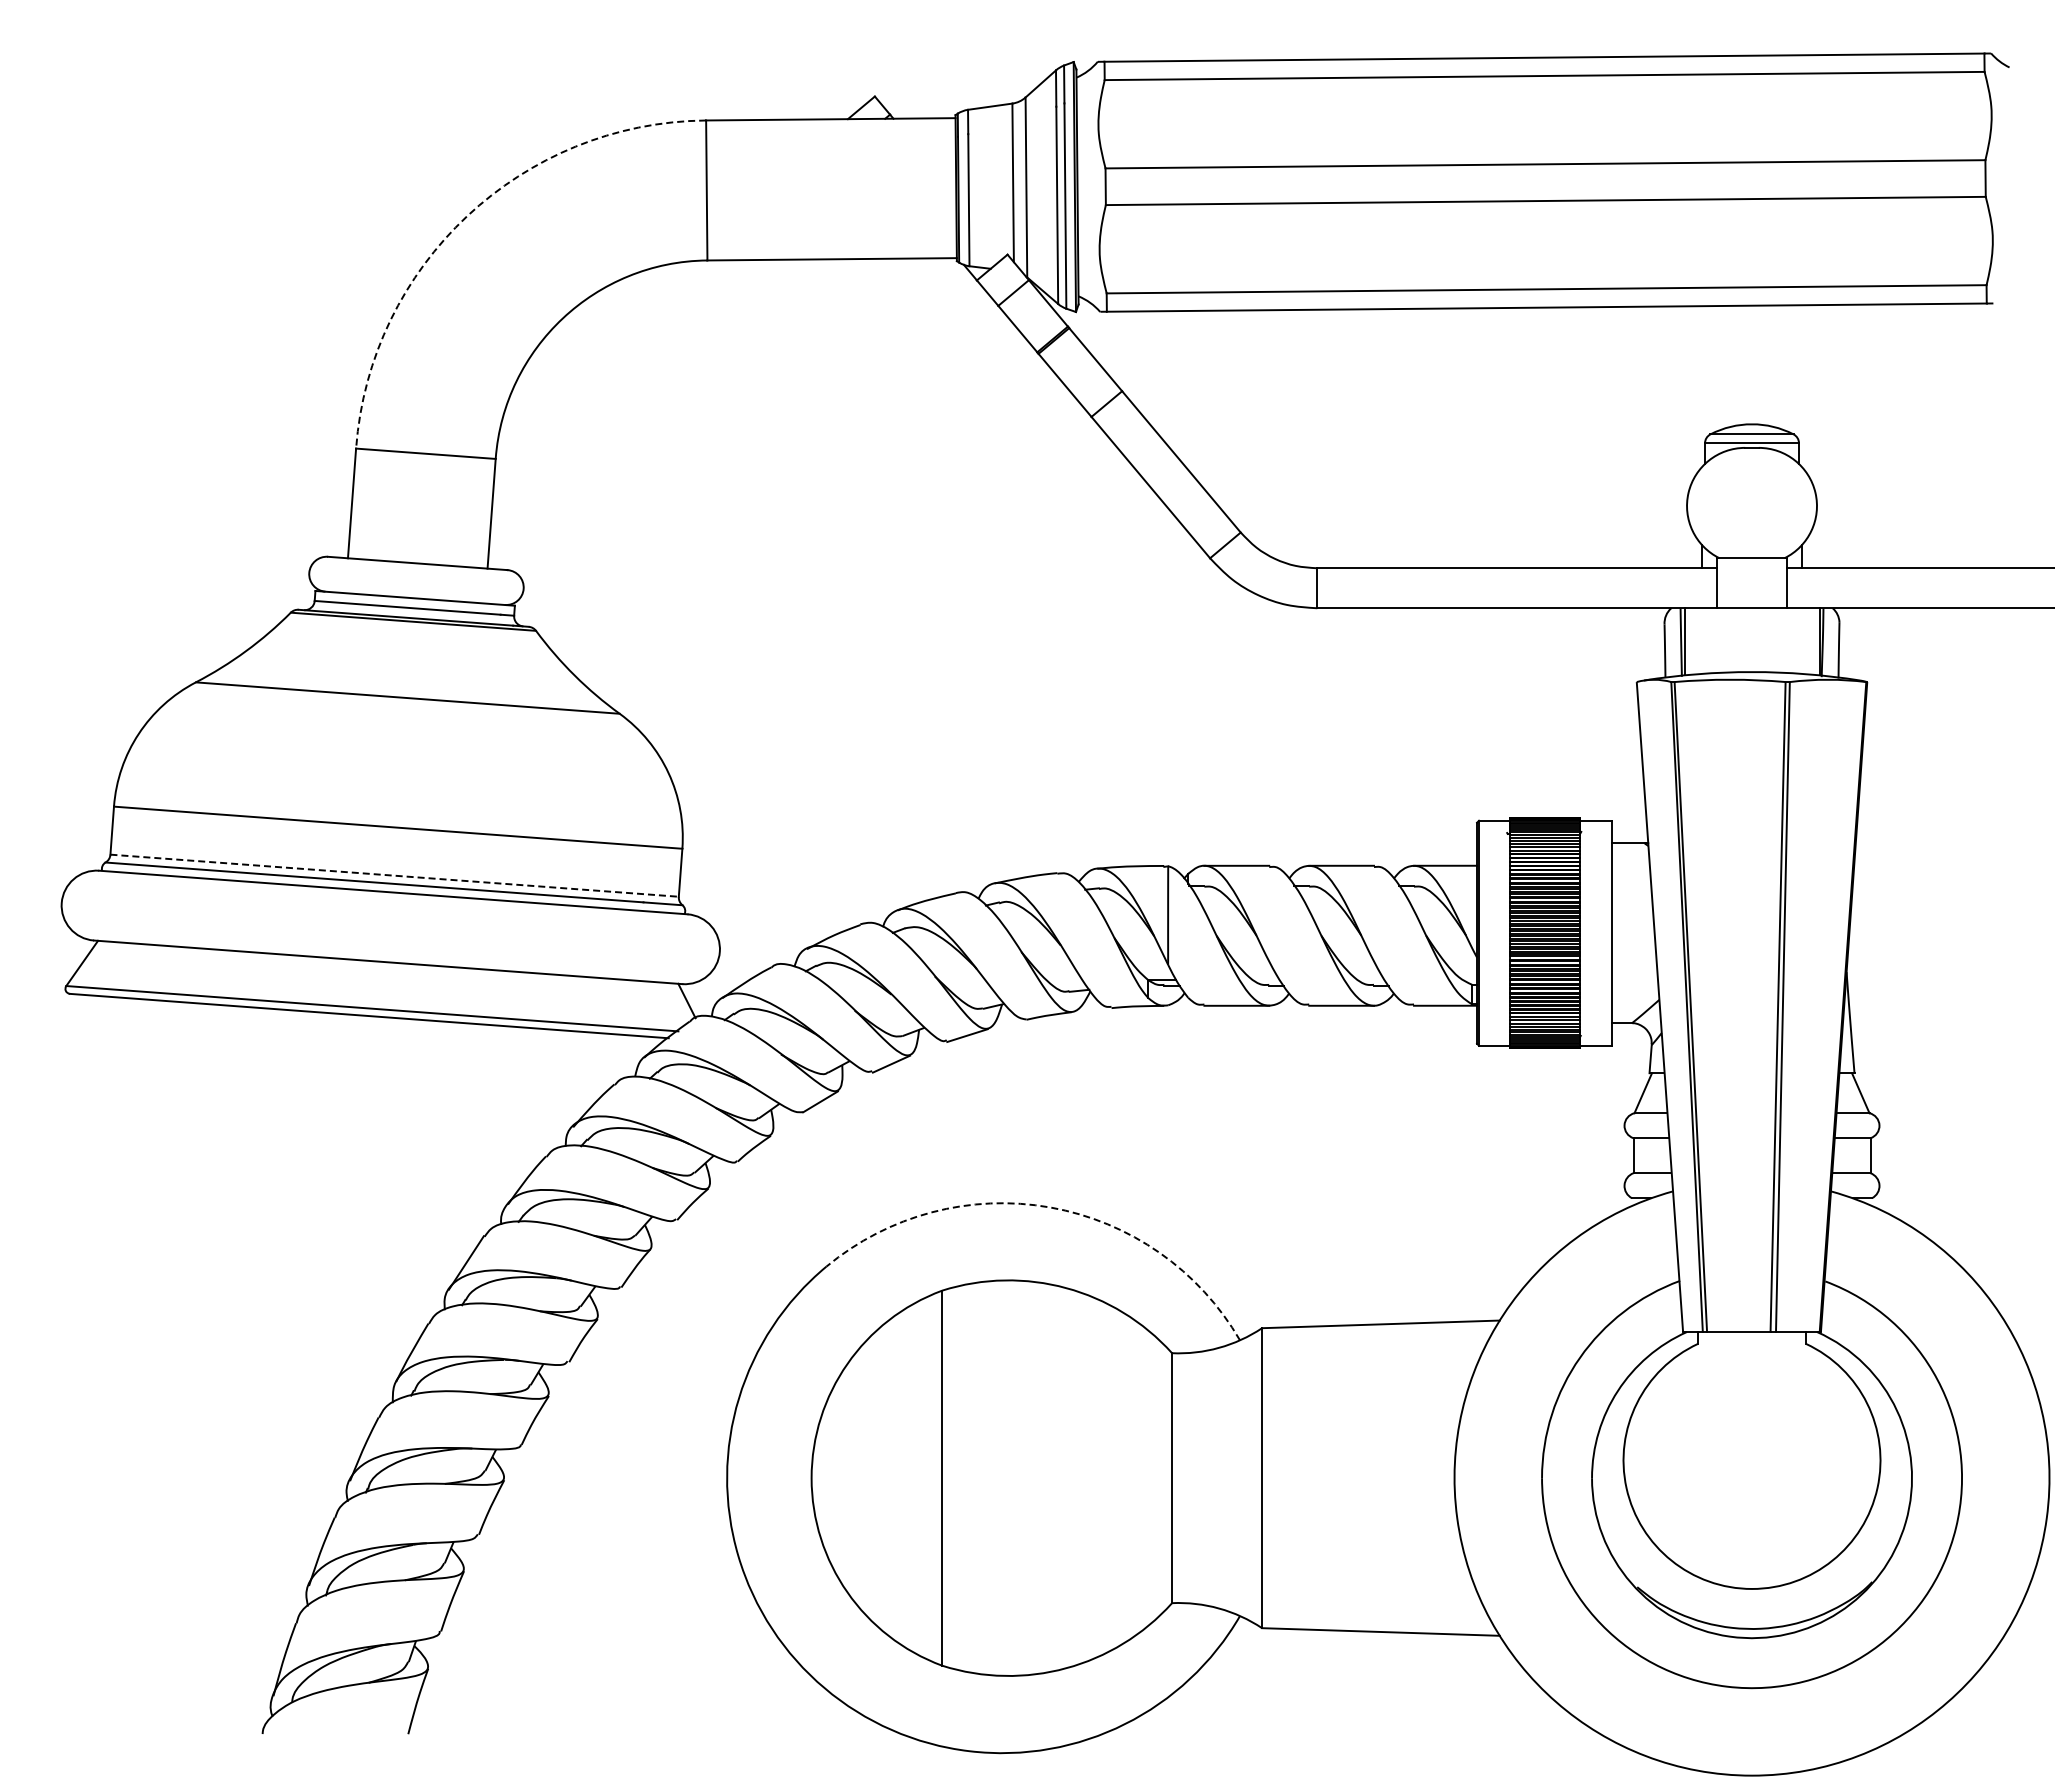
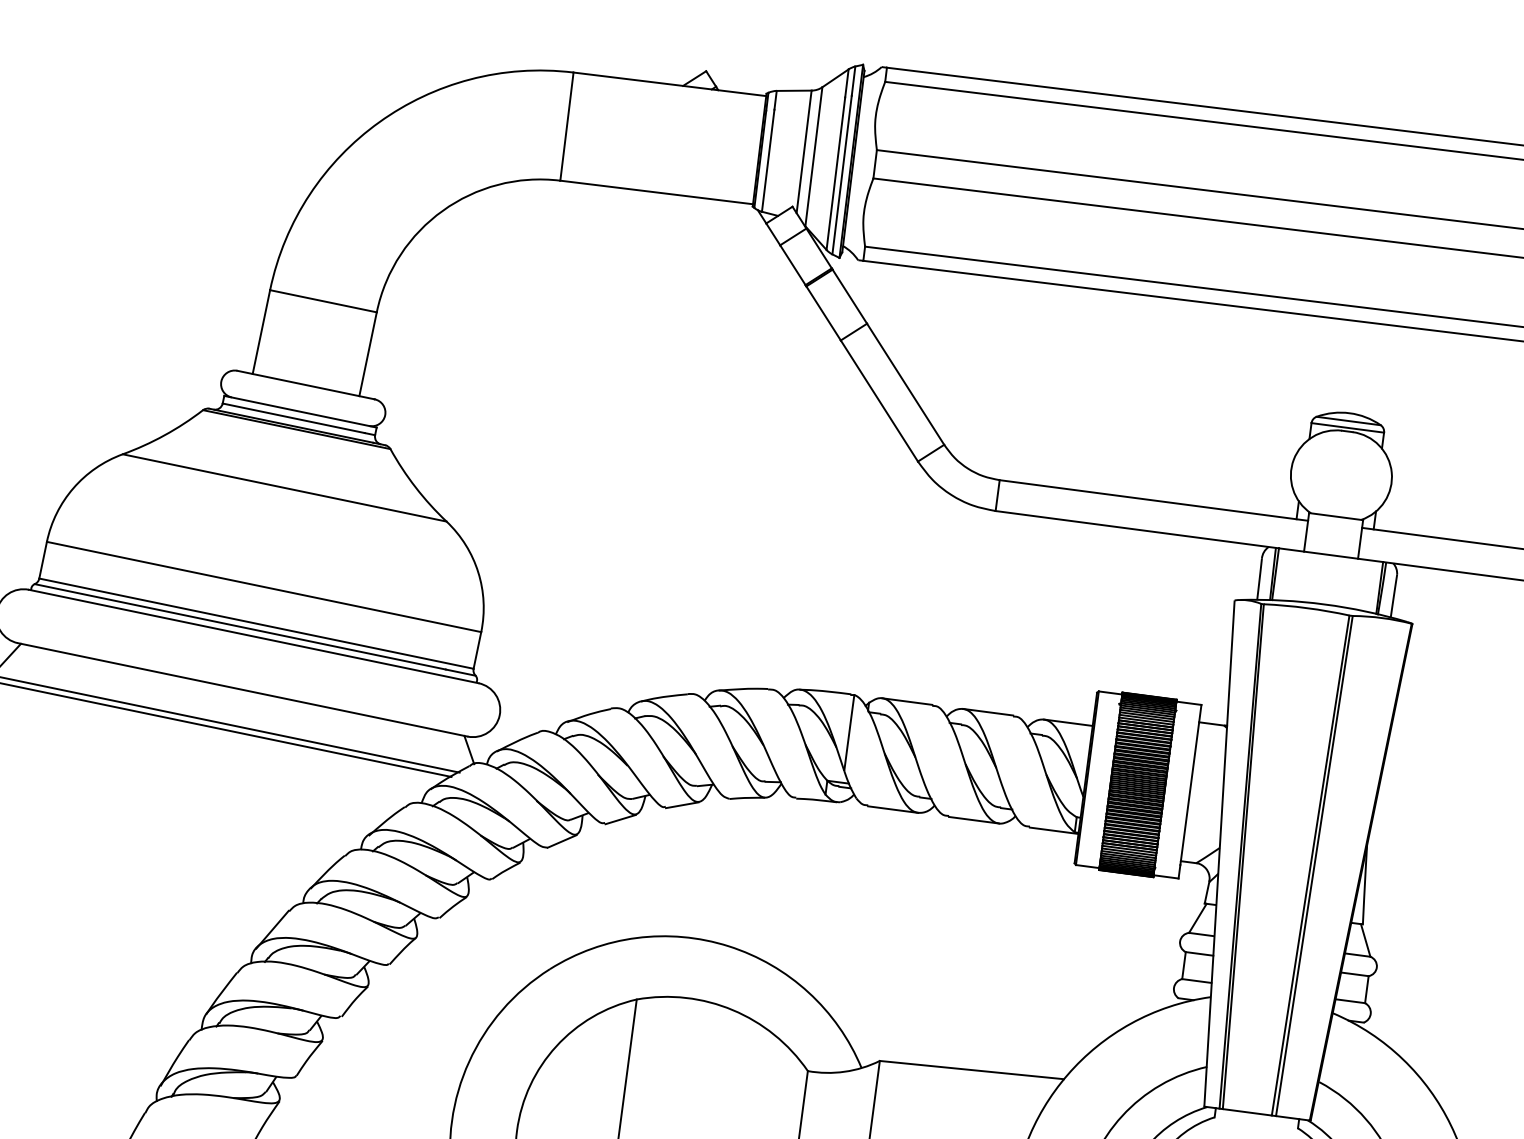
arc: (467, 216) -> (379, 122), dashed -> solid
line: (394, 875) -> (256, 623), dashed -> solid
arc: (1050, 1207) -> (728, 946), dashed -> solid

